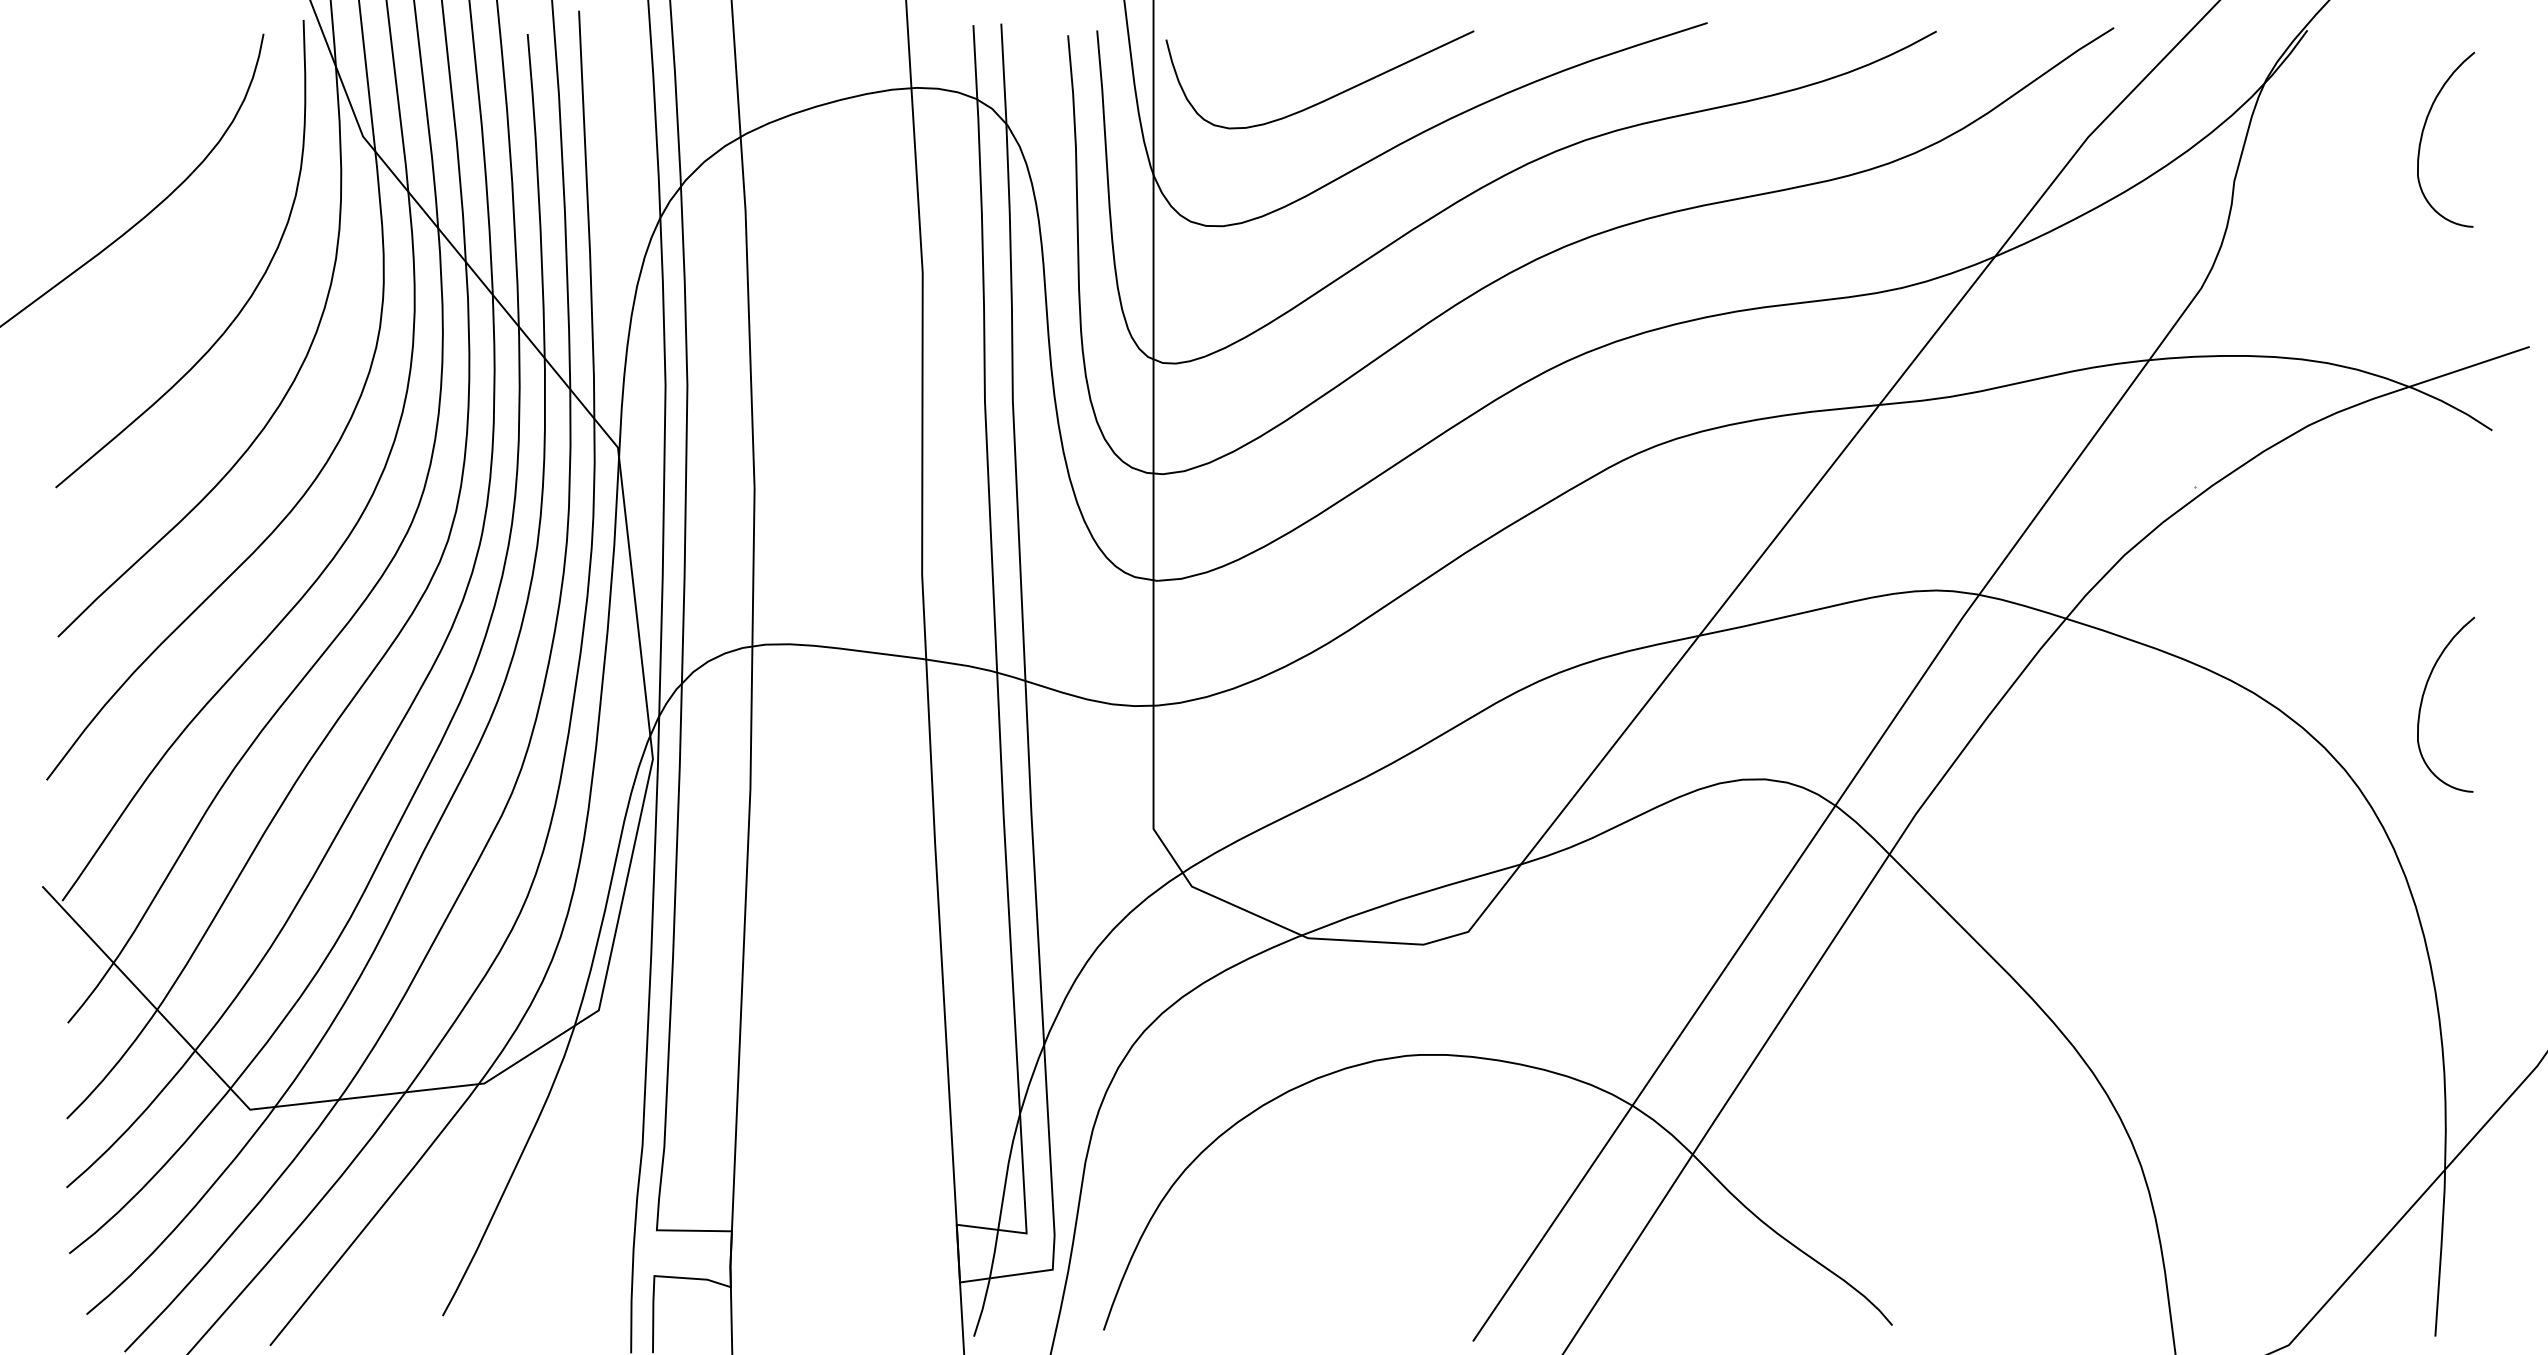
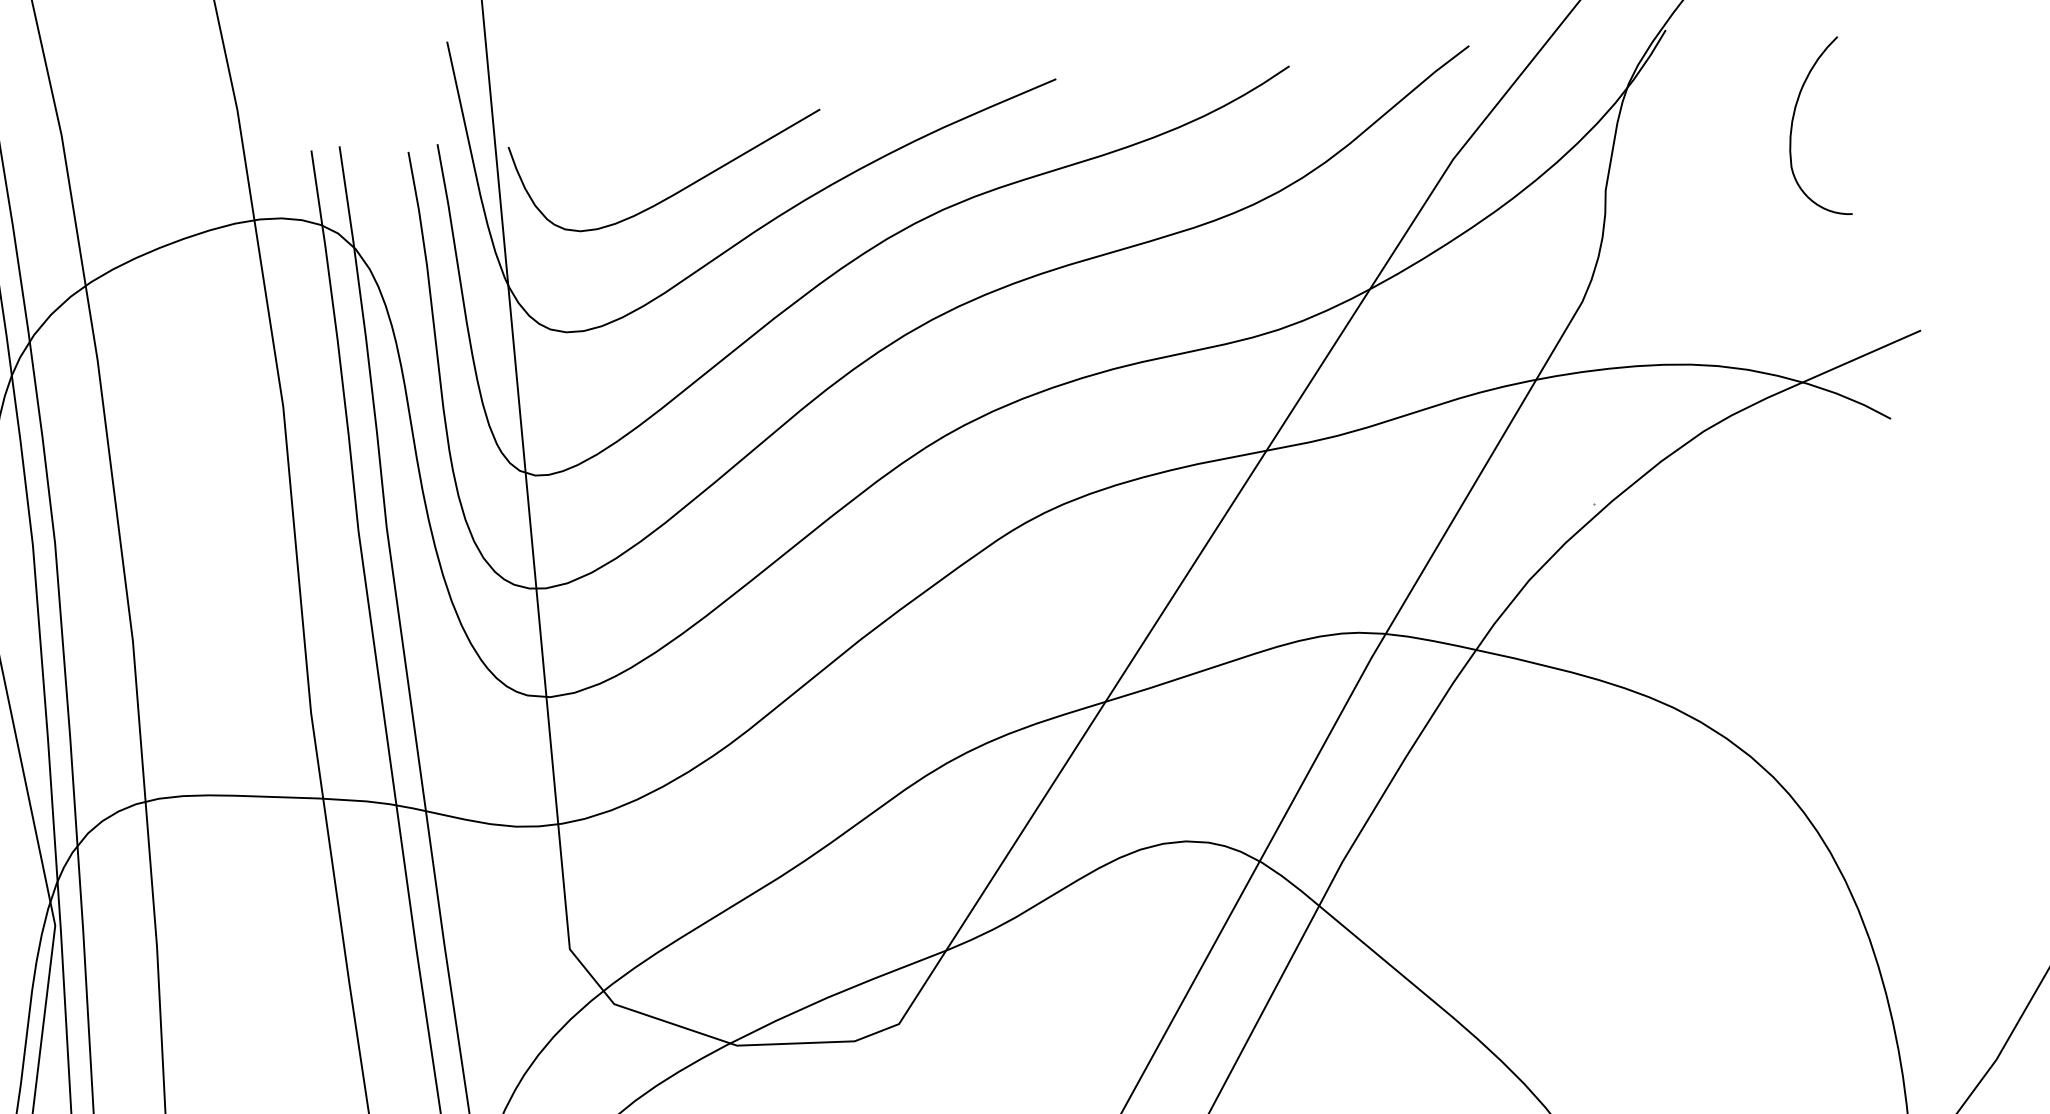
curve: (2423, 698) -> (1846, 697), removed

